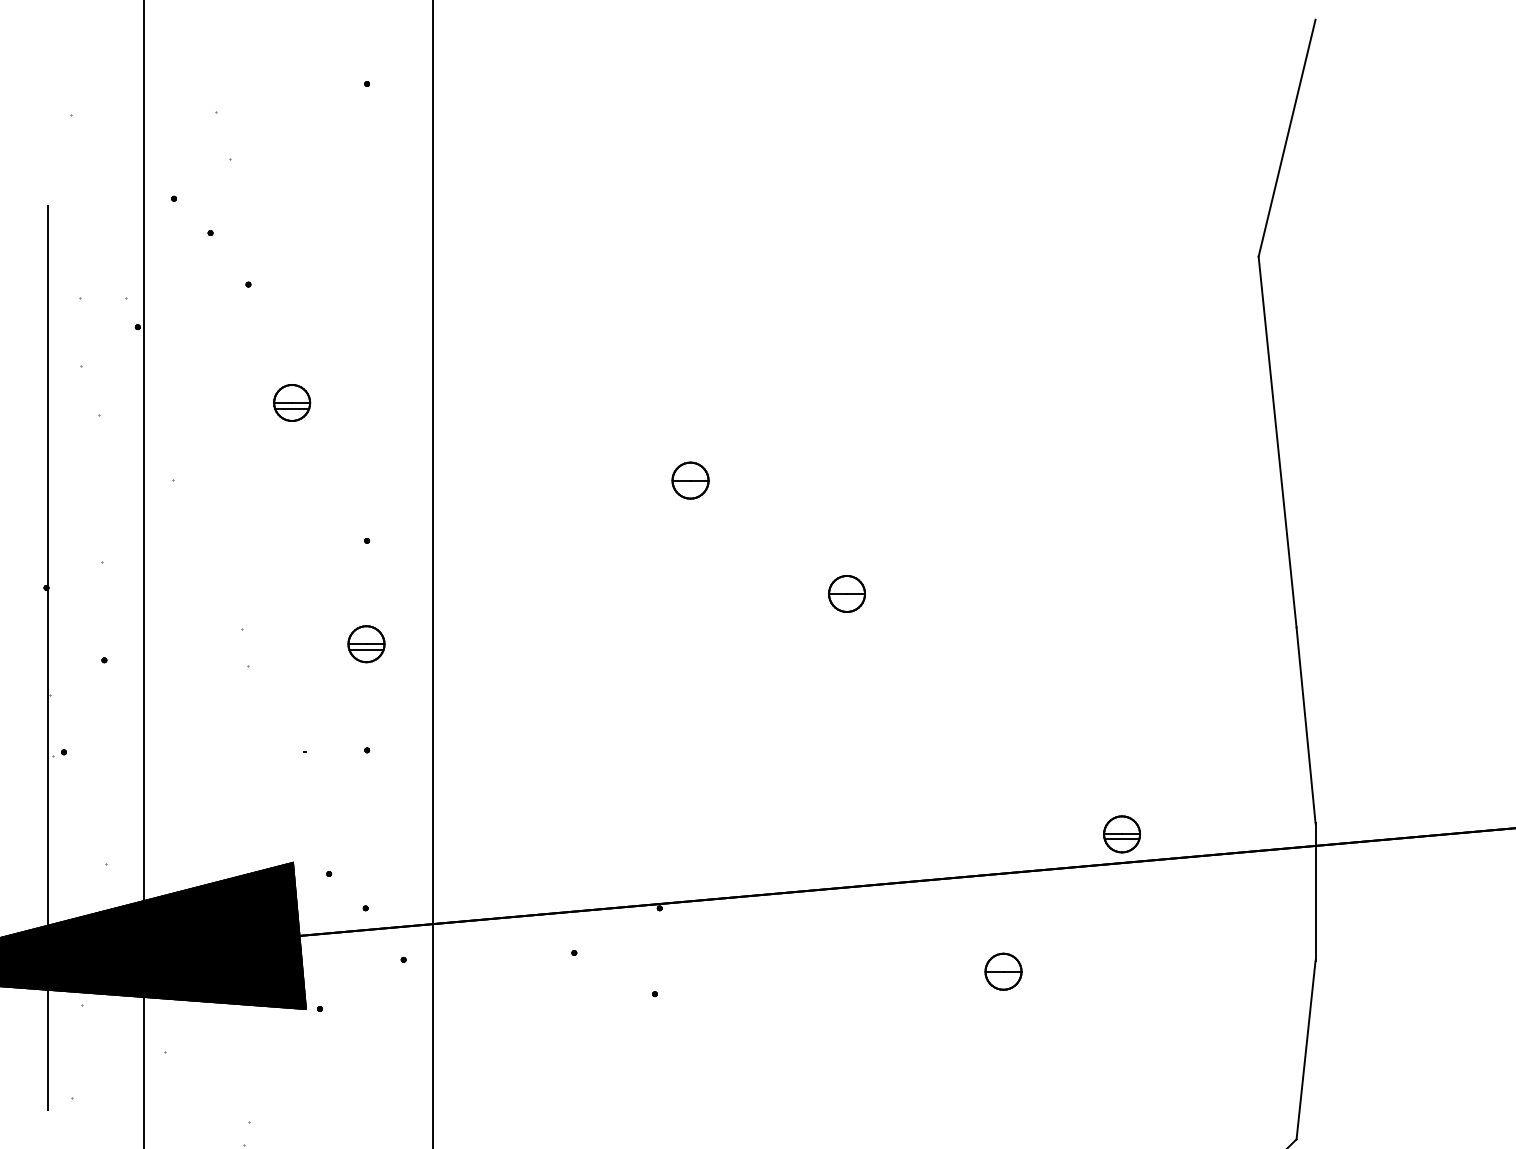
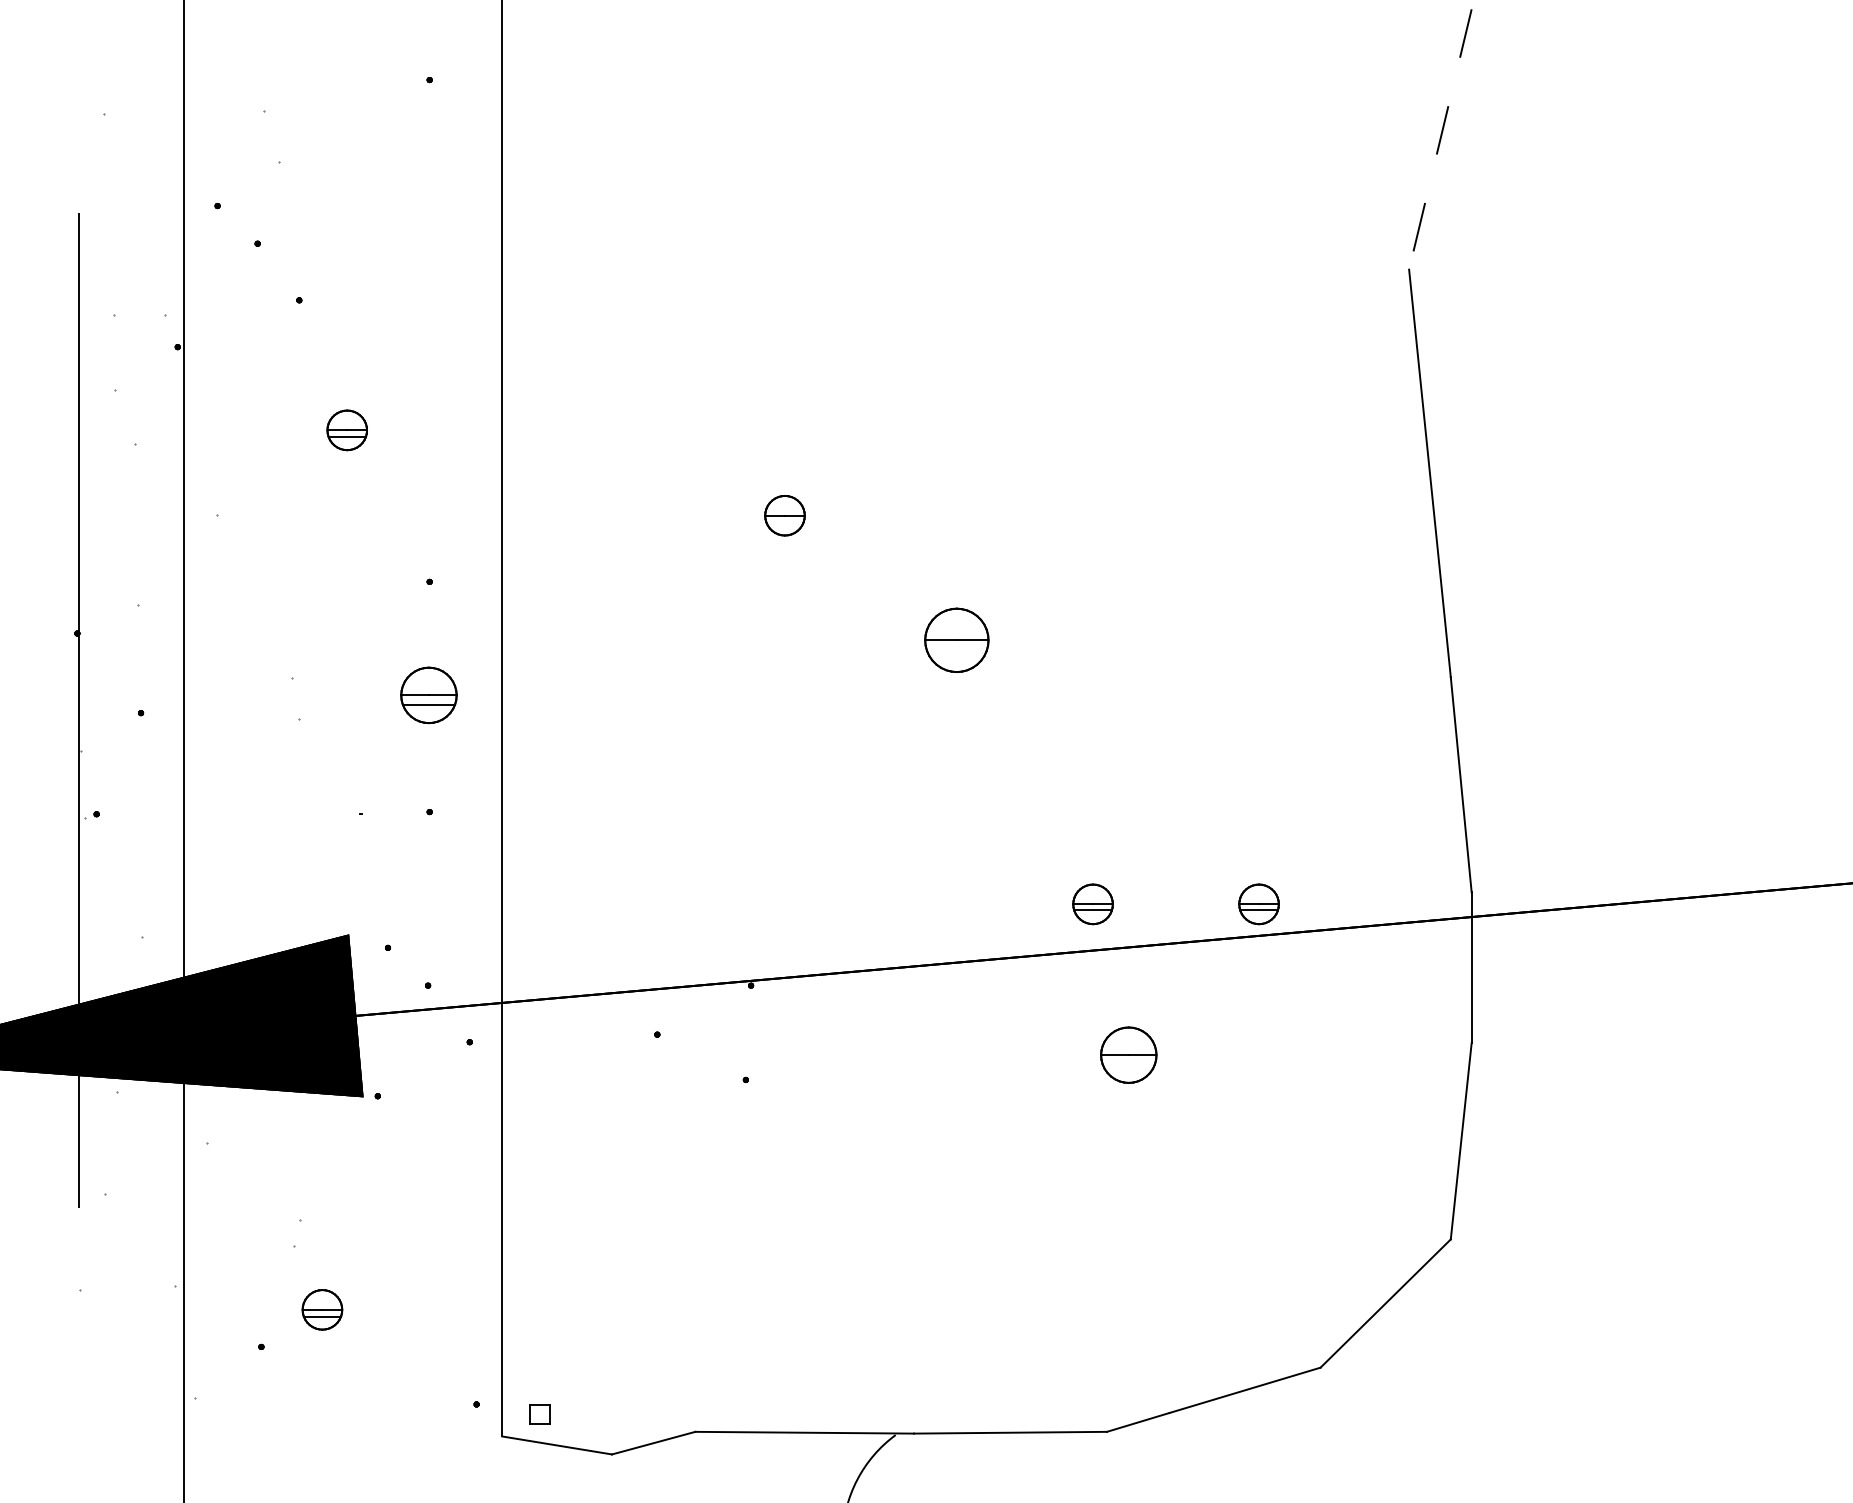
line: (1287, 138) -> (1440, 139), solid -> dashed
part: (846, 593) -> (956, 639), size x1.6
part: (366, 644) -> (428, 695), size x1.4
part: (970, 834) -> (1092, 904), added
part: (1003, 971) -> (1128, 1055), size x1.4

